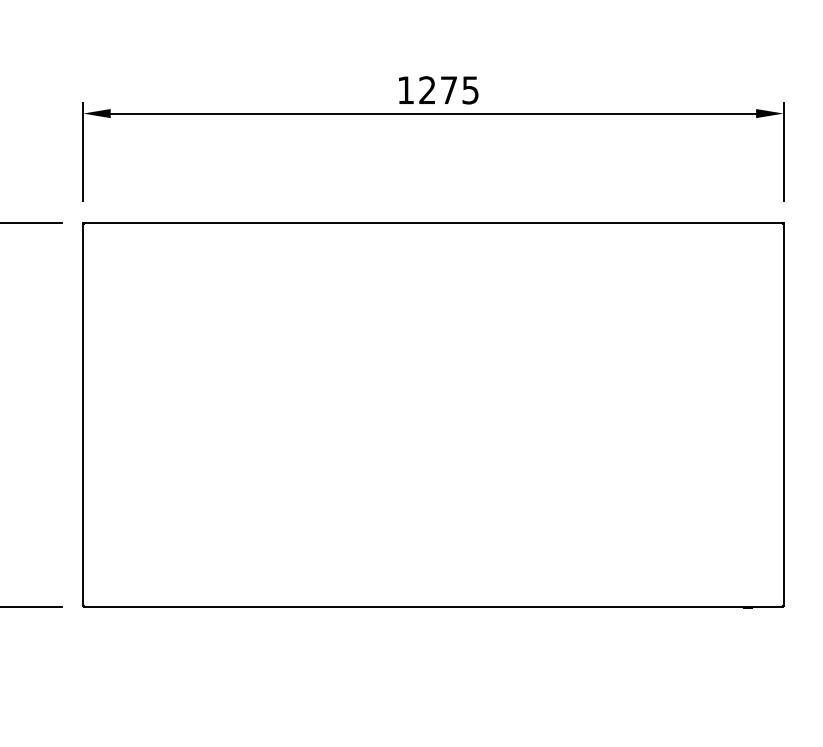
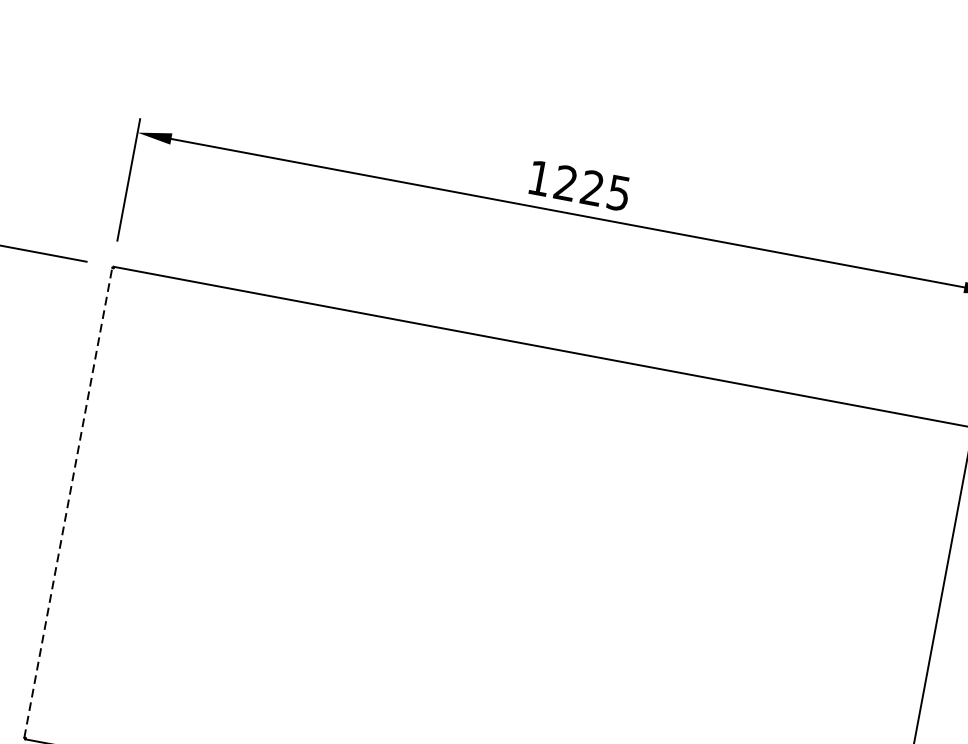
text: (448, 89) -> (592, 187), 1275 -> 1225
line: (83, 414) -> (68, 502), solid -> dashed

